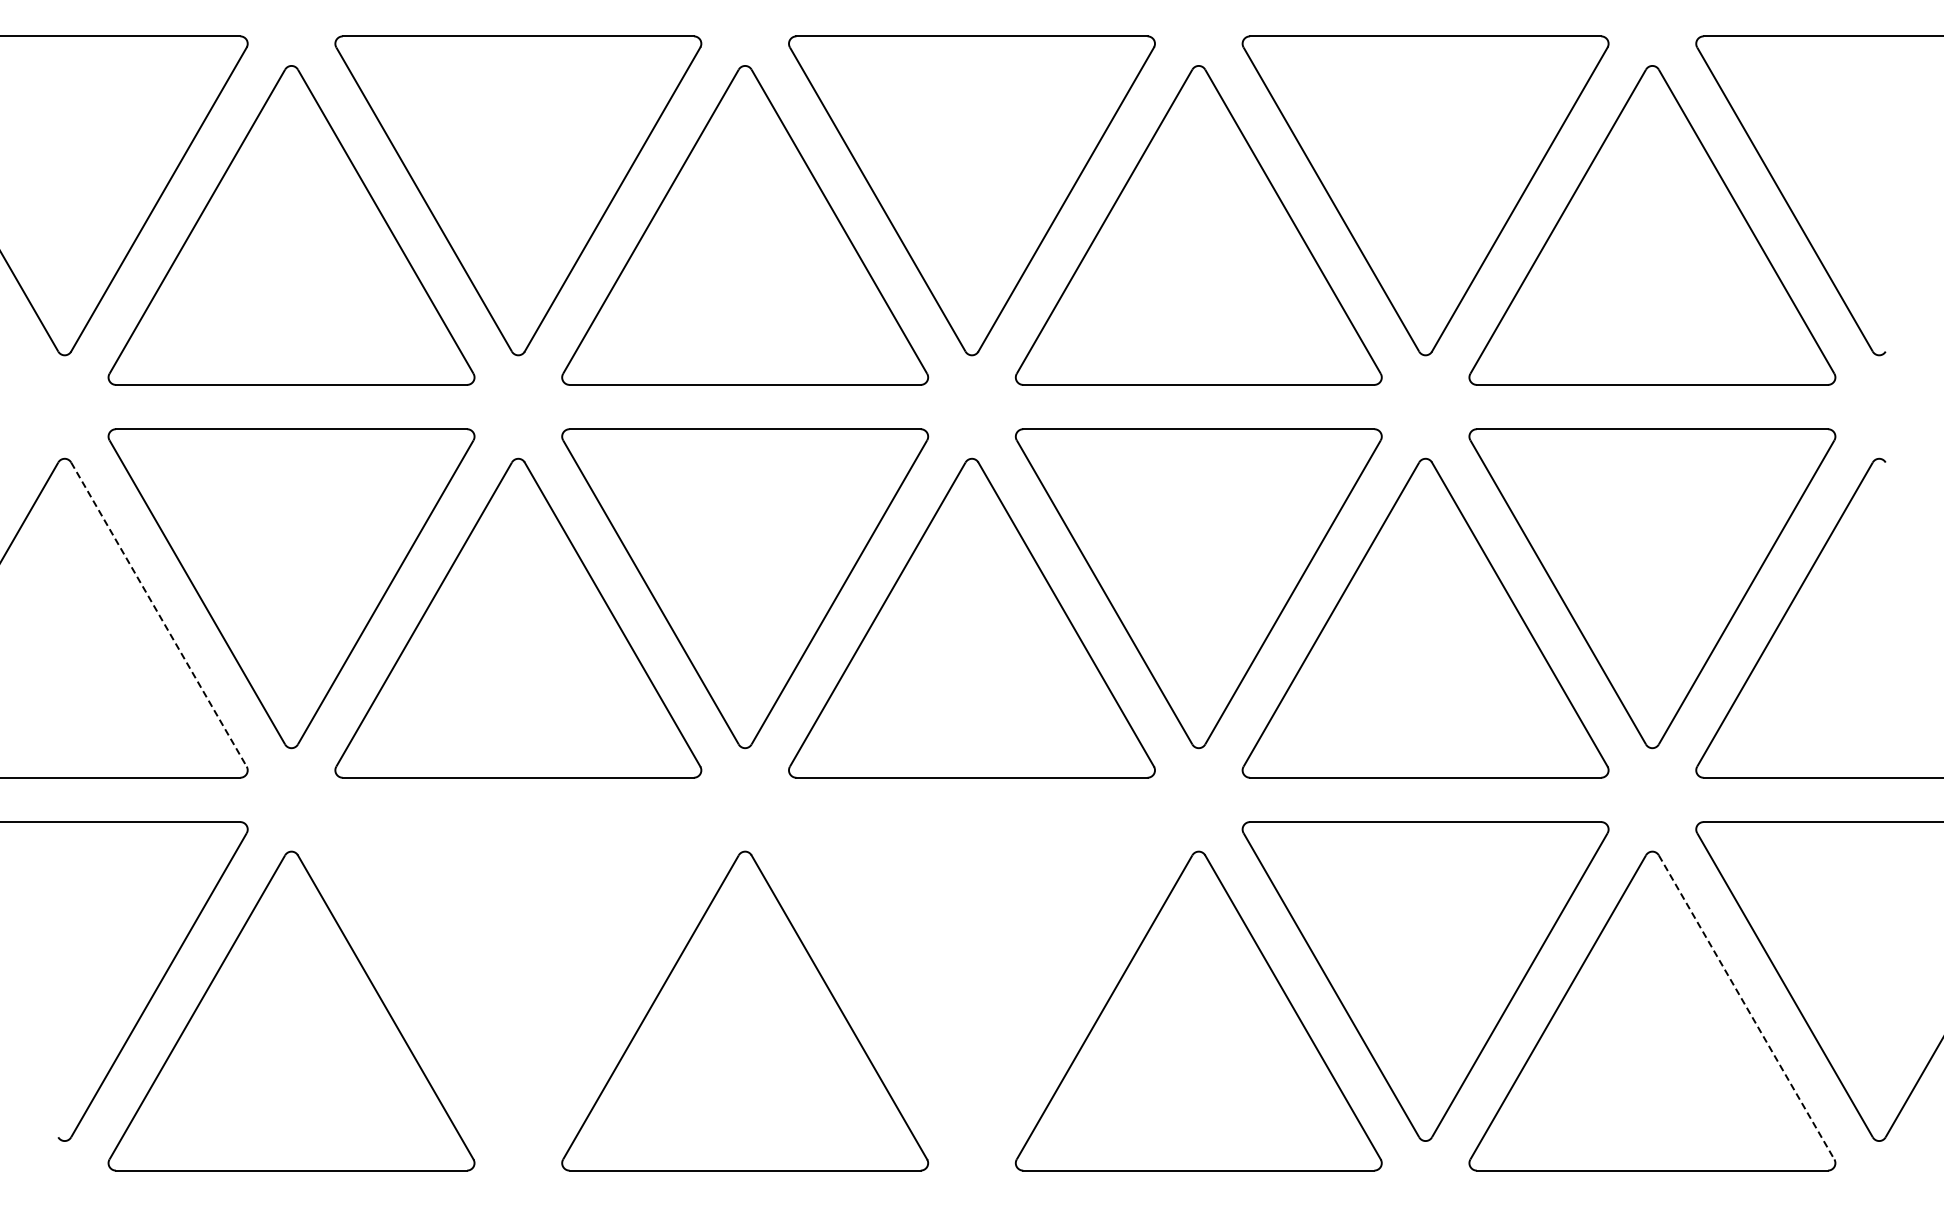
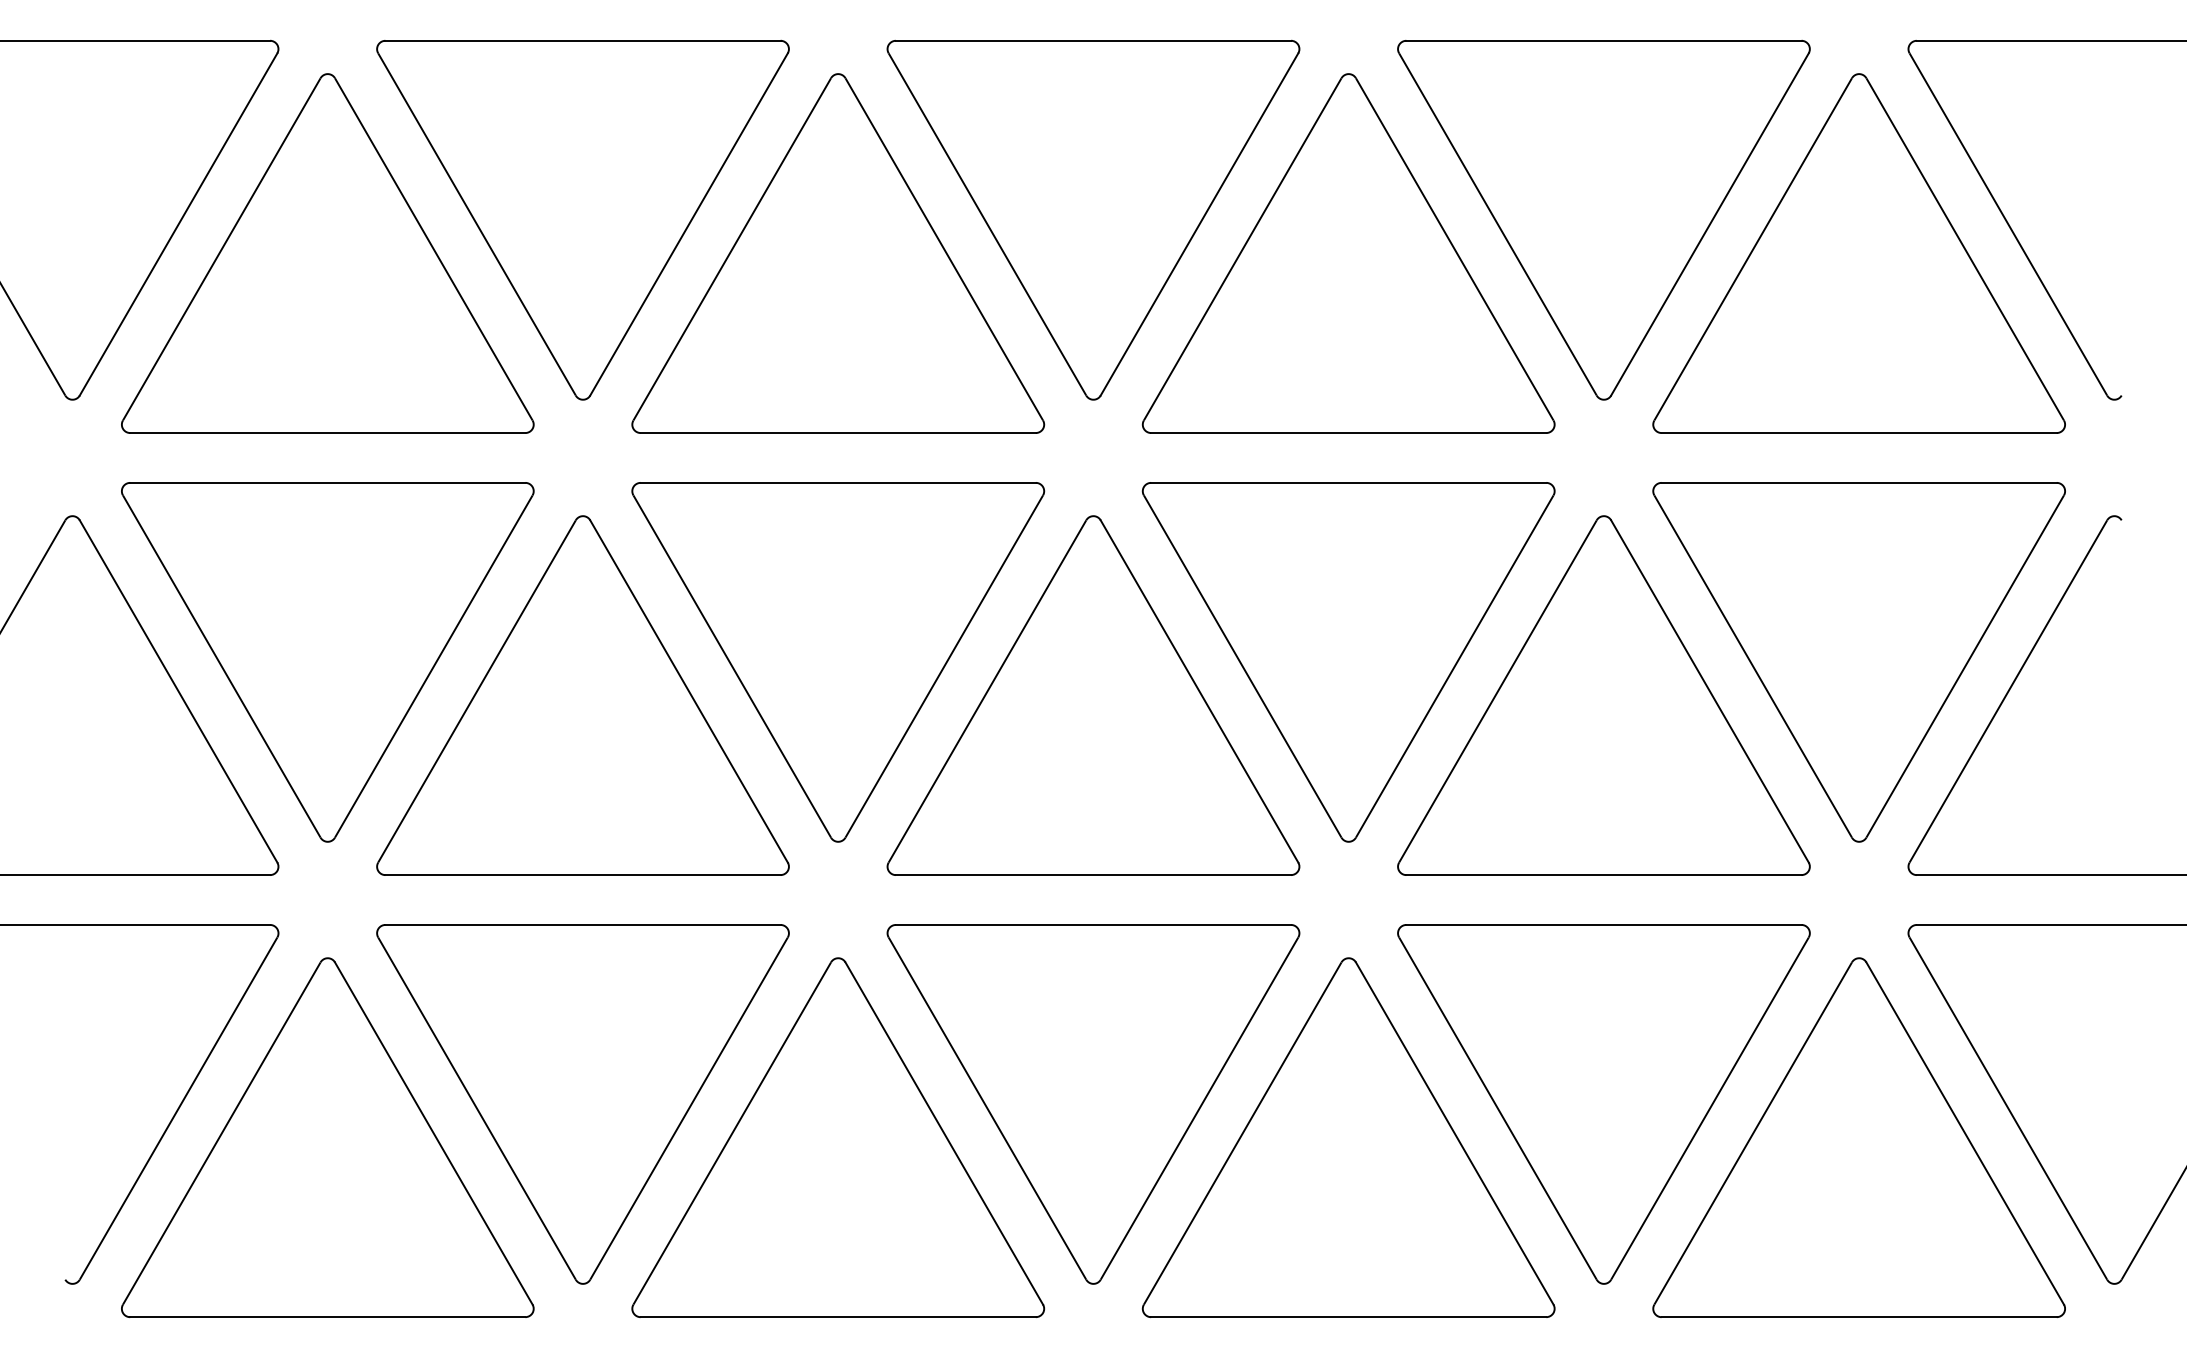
line: (158, 614) -> (178, 691), dashed -> solid
part: (518, 981) -> (583, 1104), added
part: (971, 981) -> (1092, 1104), added
line: (1746, 1007) -> (1965, 1133), dashed -> solid

